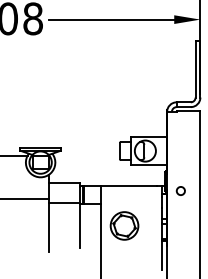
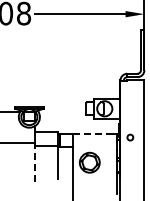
line: (128, 186) -> (92, 134), solid -> dashed
line: (49, 225) -> (35, 162), solid -> dashed

